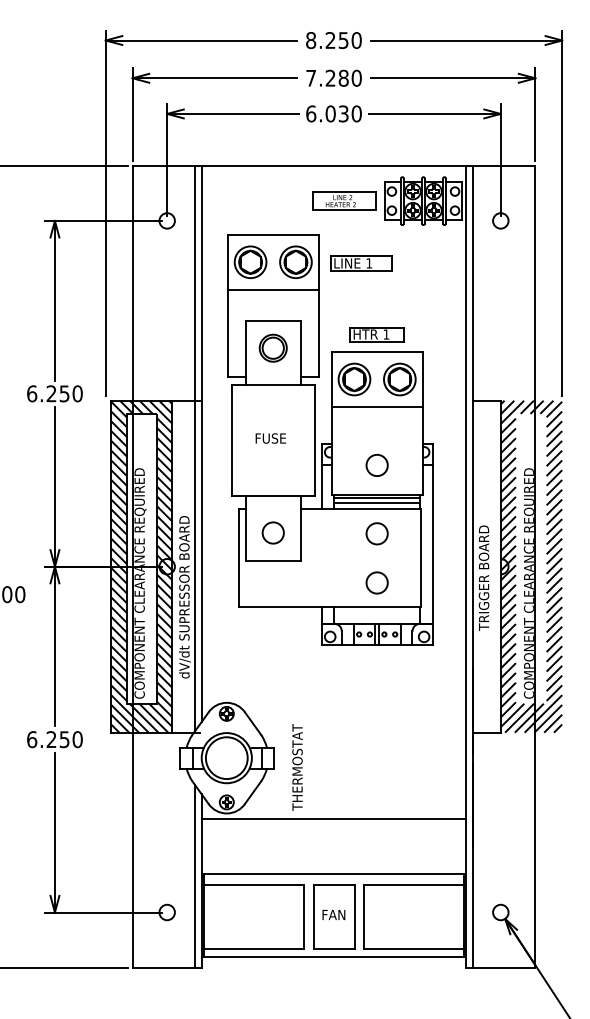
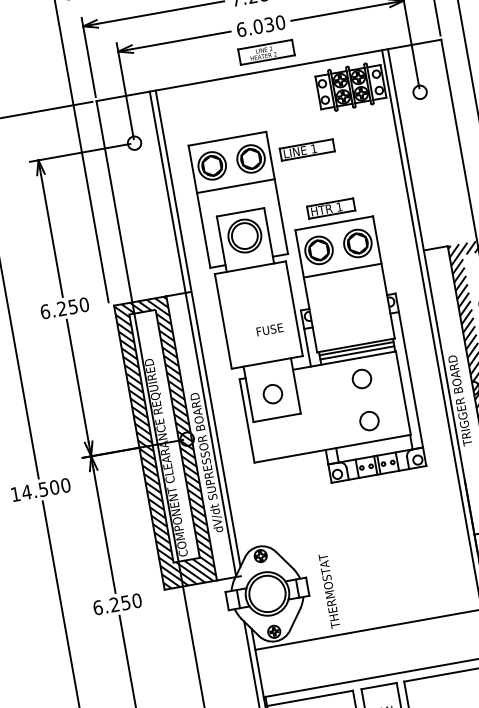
part: (344, 200) -> (266, 52), moved
part: (272, 347) -> (243, 235), size x1.4
text: (270, 438) -> (269, 329), moved
circle: (376, 465) -> (350, 320), removed

